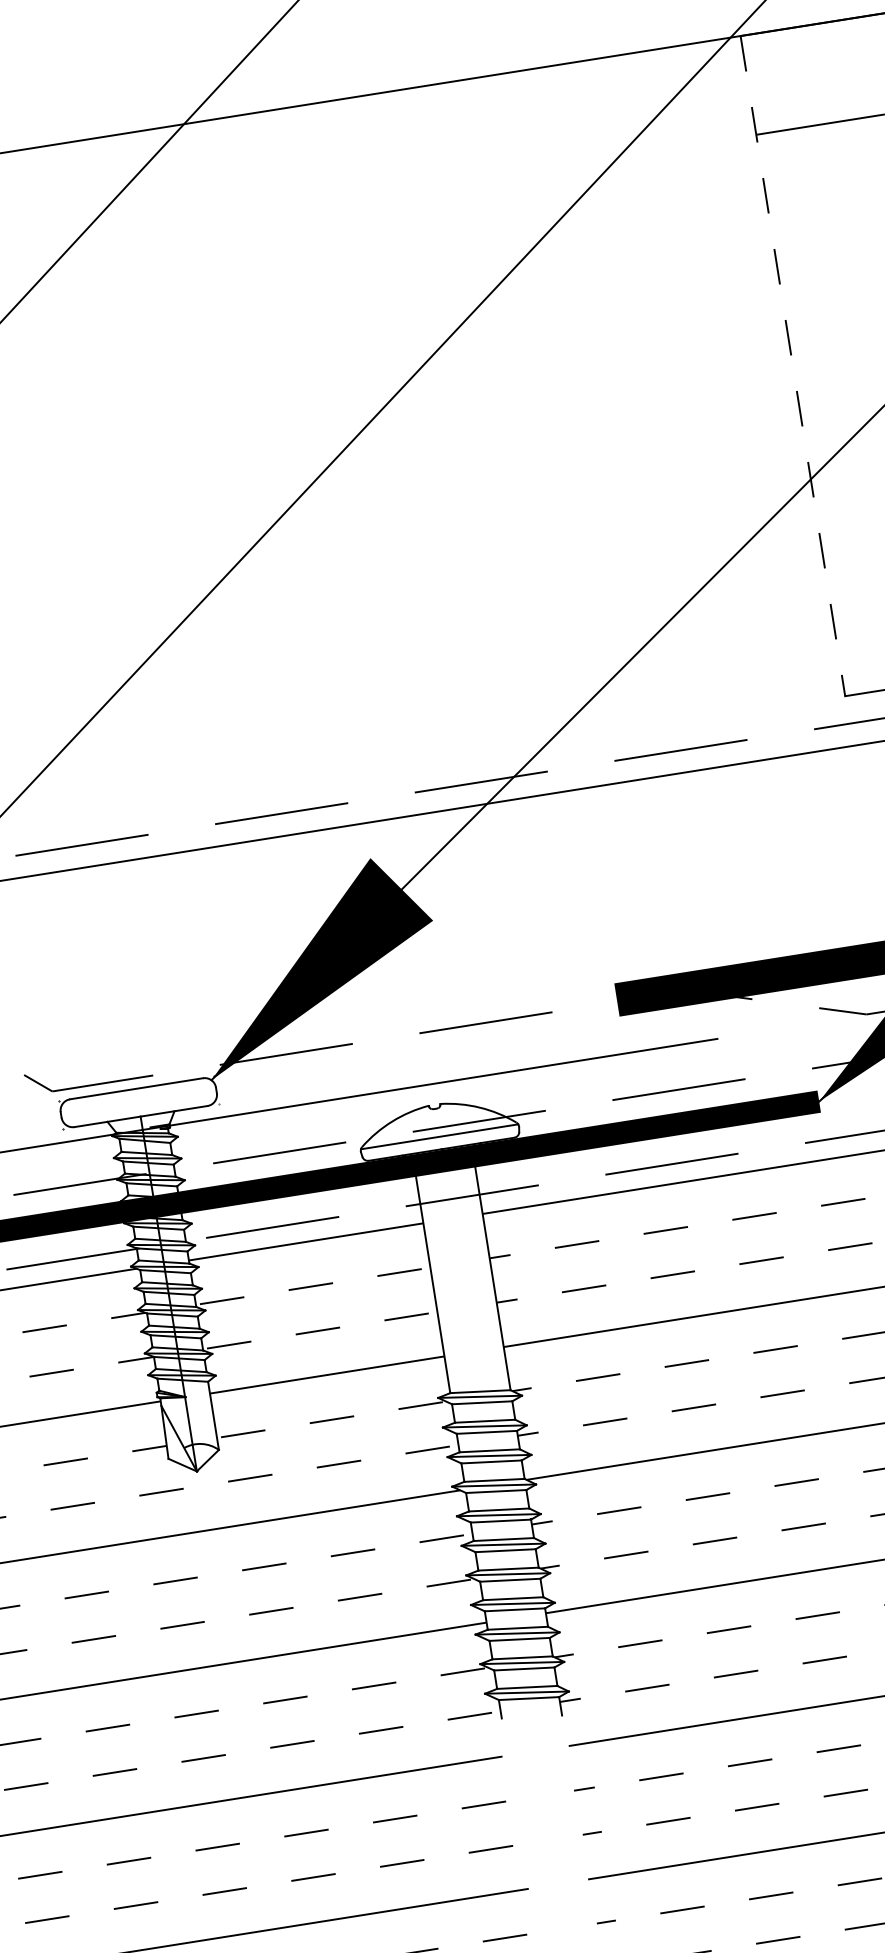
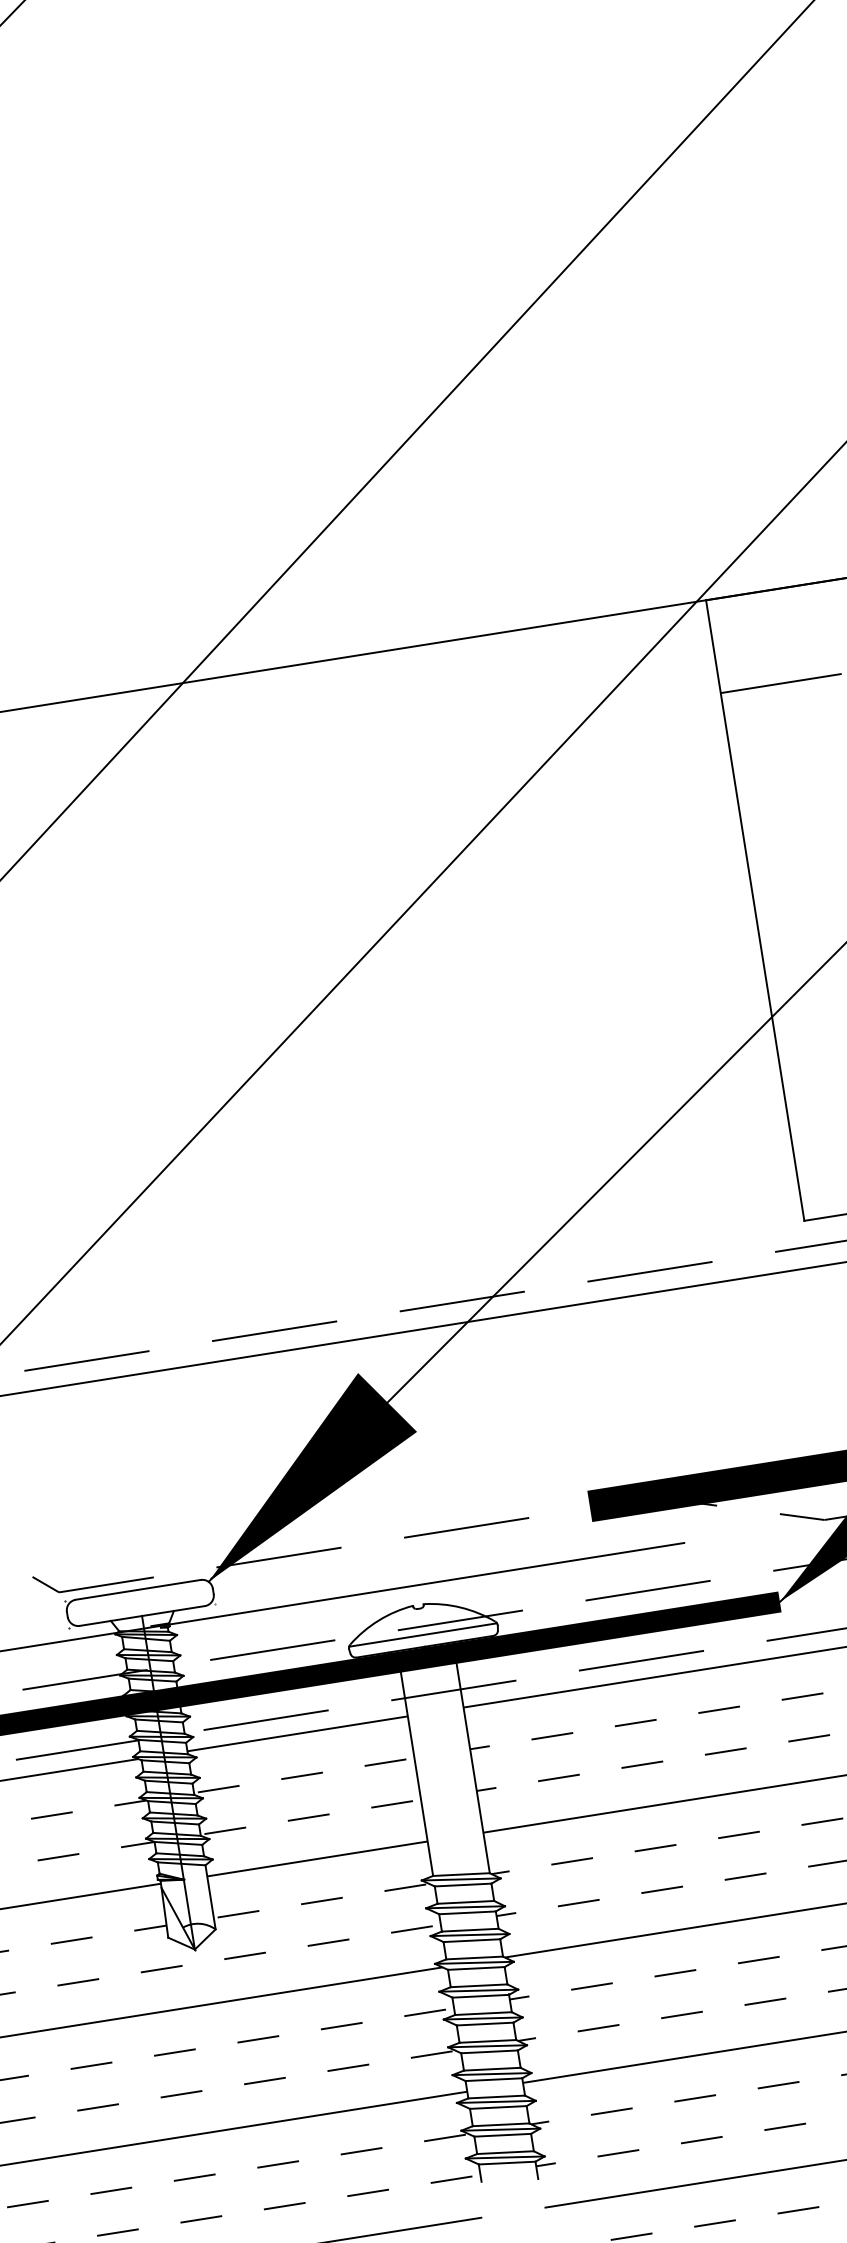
line: (793, 367) -> (755, 911), dashed -> solid

